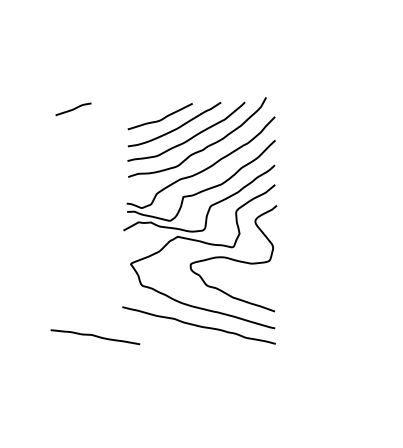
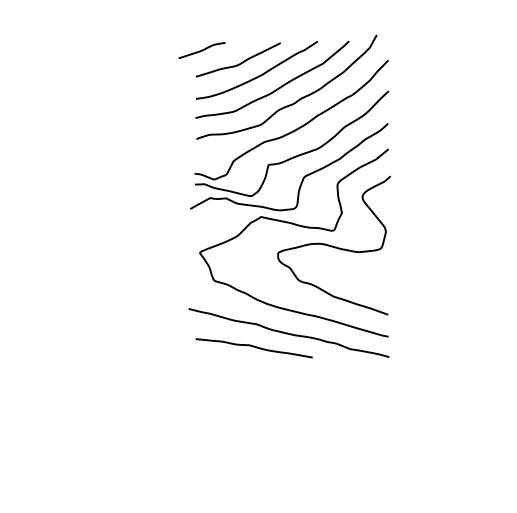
curve: (73, 108) -> (202, 49), moved
curve: (95, 336) -> (254, 347), moved

